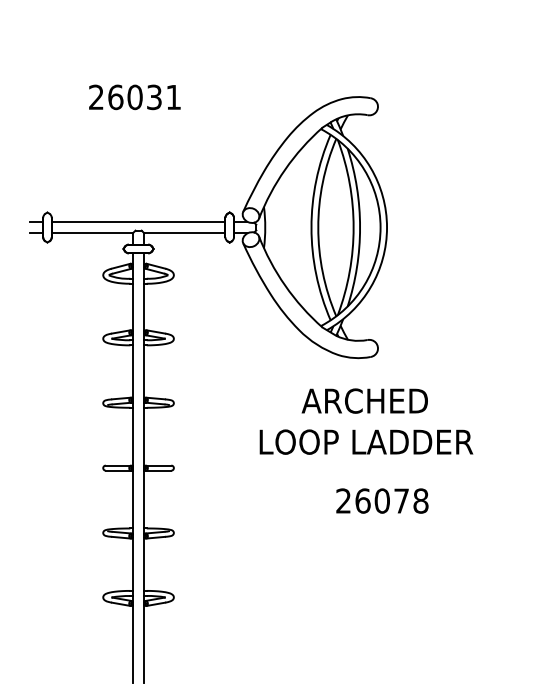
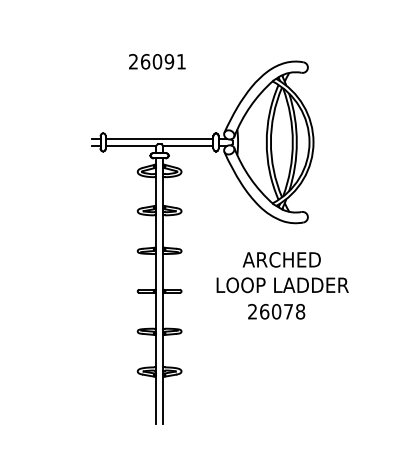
text: (154, 96) -> (169, 61), 26031 -> 26091
text: (366, 421) -> (282, 272), moved
text: (382, 500) -> (276, 311), moved

